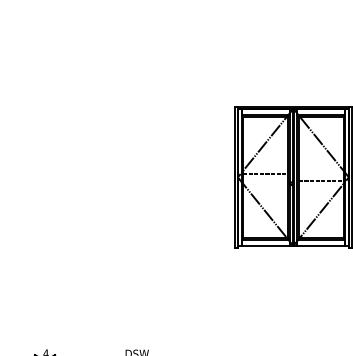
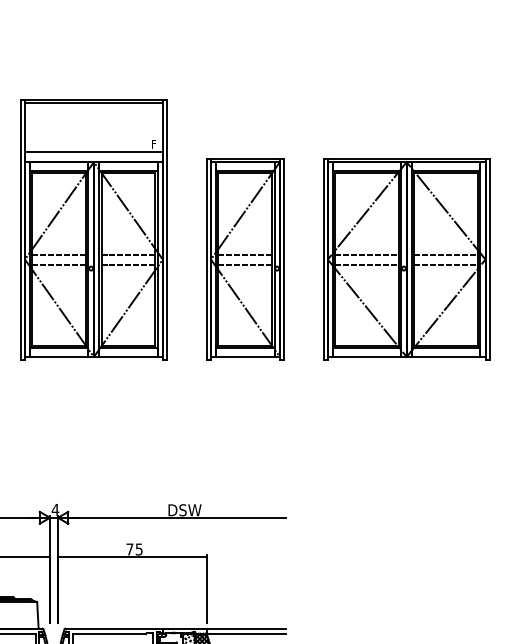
part: (72, 156) -> (93, 229), added
line: (321, 173) -> (446, 254), added
part: (179, 177) -> (245, 259), added
line: (265, 180) -> (367, 264), added

